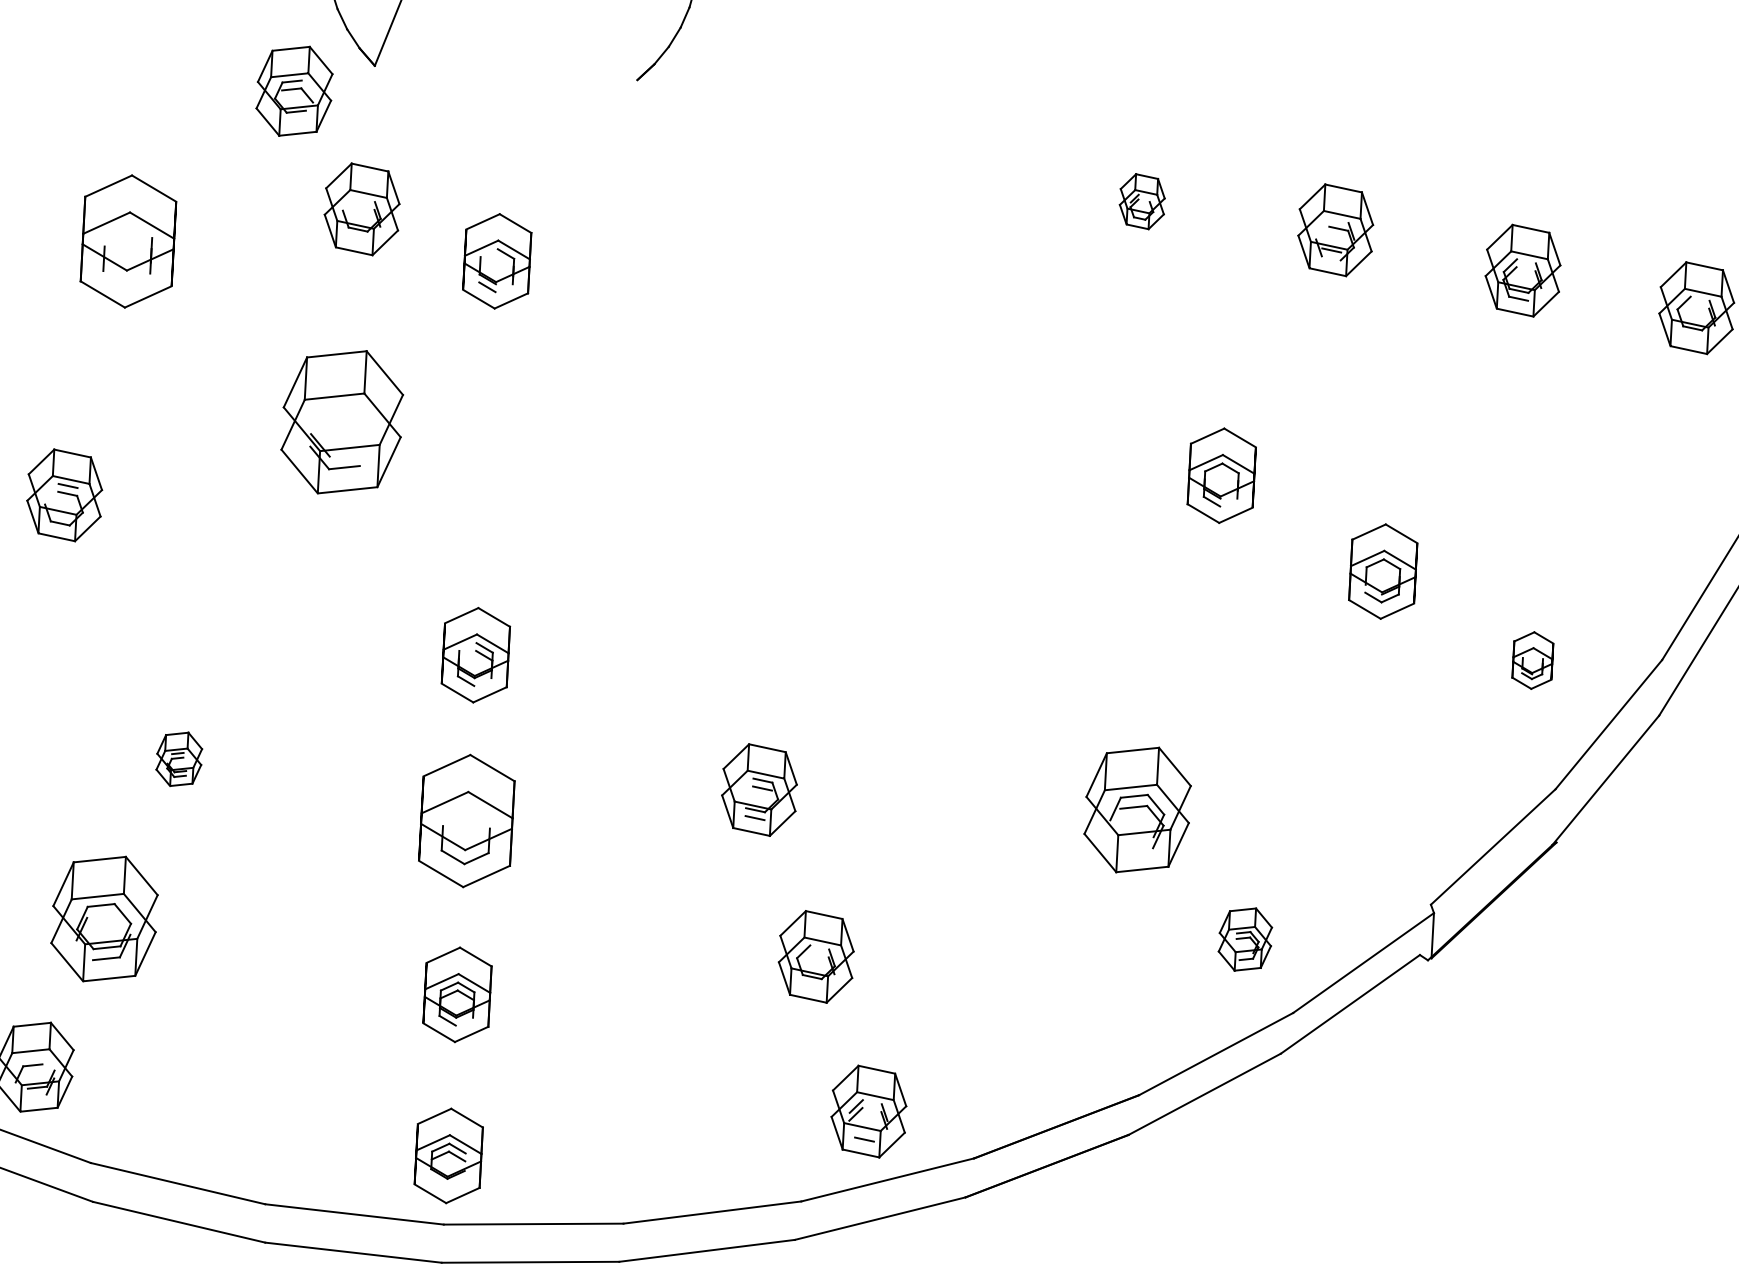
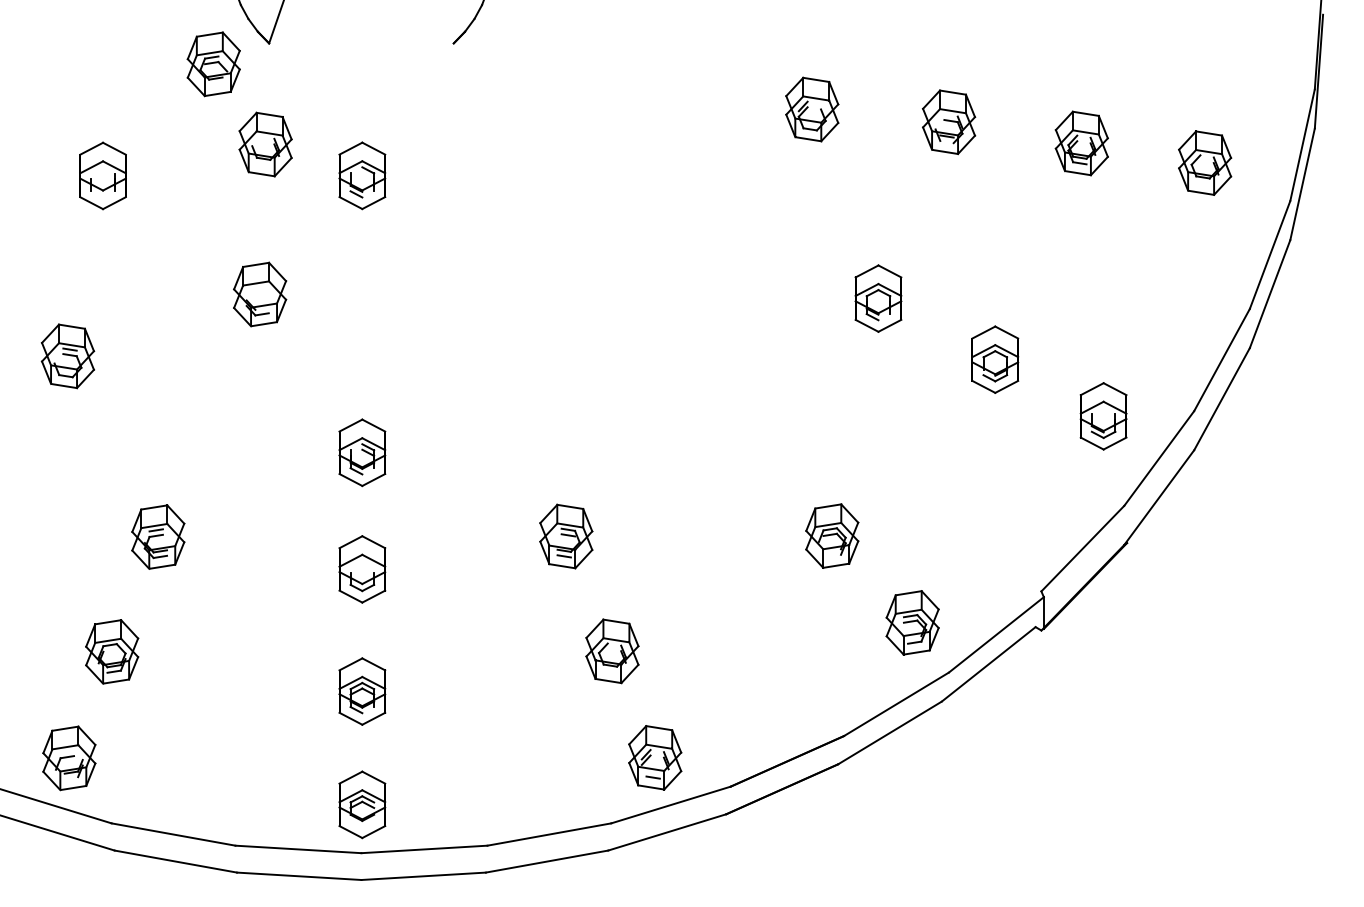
part: (1142, 201) -> (812, 109), size x1.67
part: (127, 240) -> (102, 175), size x0.71
part: (343, 422) -> (260, 294), size x0.62
part: (1532, 660) -> (1103, 416), size x1.67
part: (179, 758) -> (158, 536), size x1.67
part: (1138, 809) -> (832, 535), size x0.71
part: (467, 821) -> (362, 569), size x0.71
part: (105, 918) -> (112, 651), size x0.71
part: (1245, 938) -> (912, 622), size x1.43

